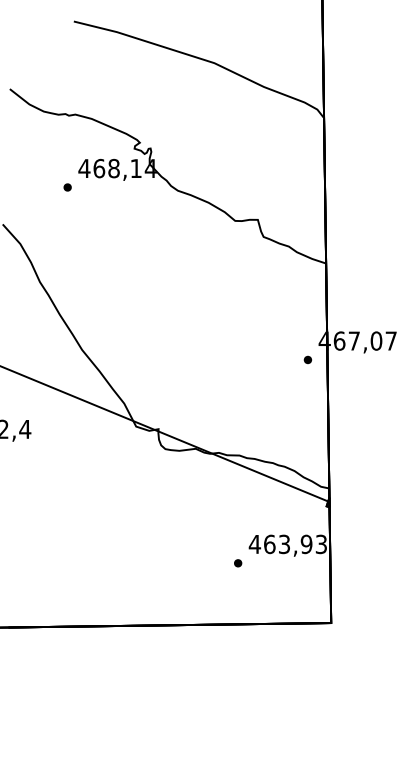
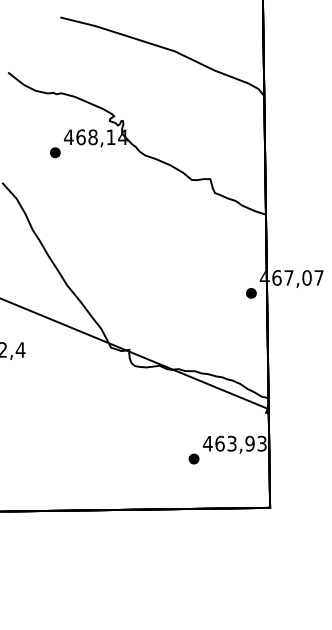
part: (67, 187) -> (55, 152), size x1.6
part: (307, 359) -> (250, 292), size x1.6
part: (238, 563) -> (194, 459), size x1.6

